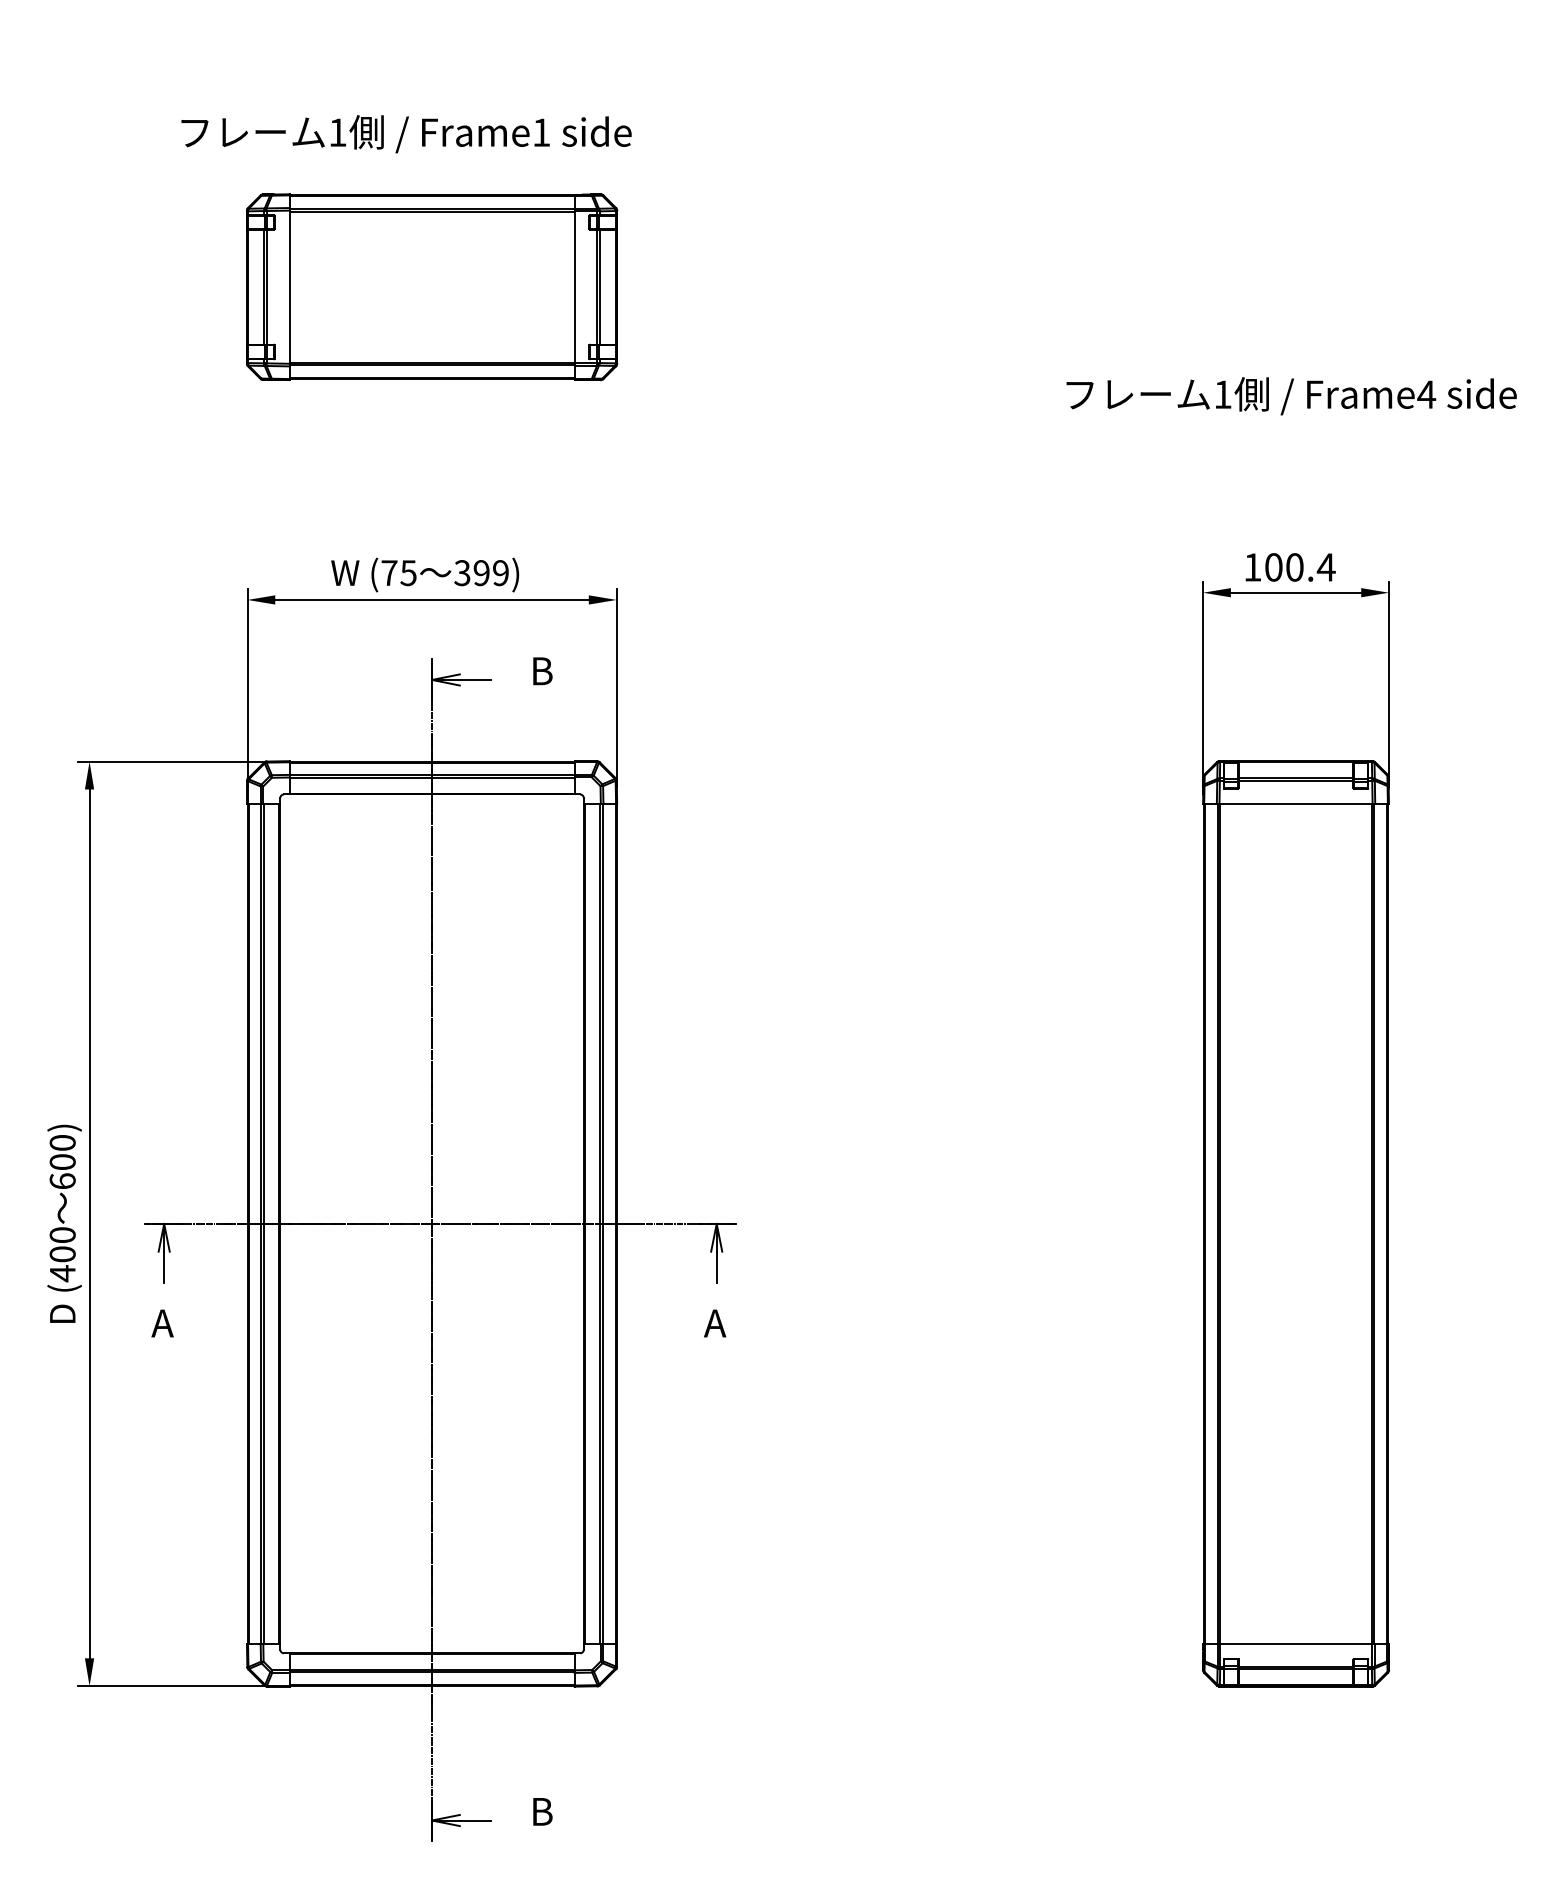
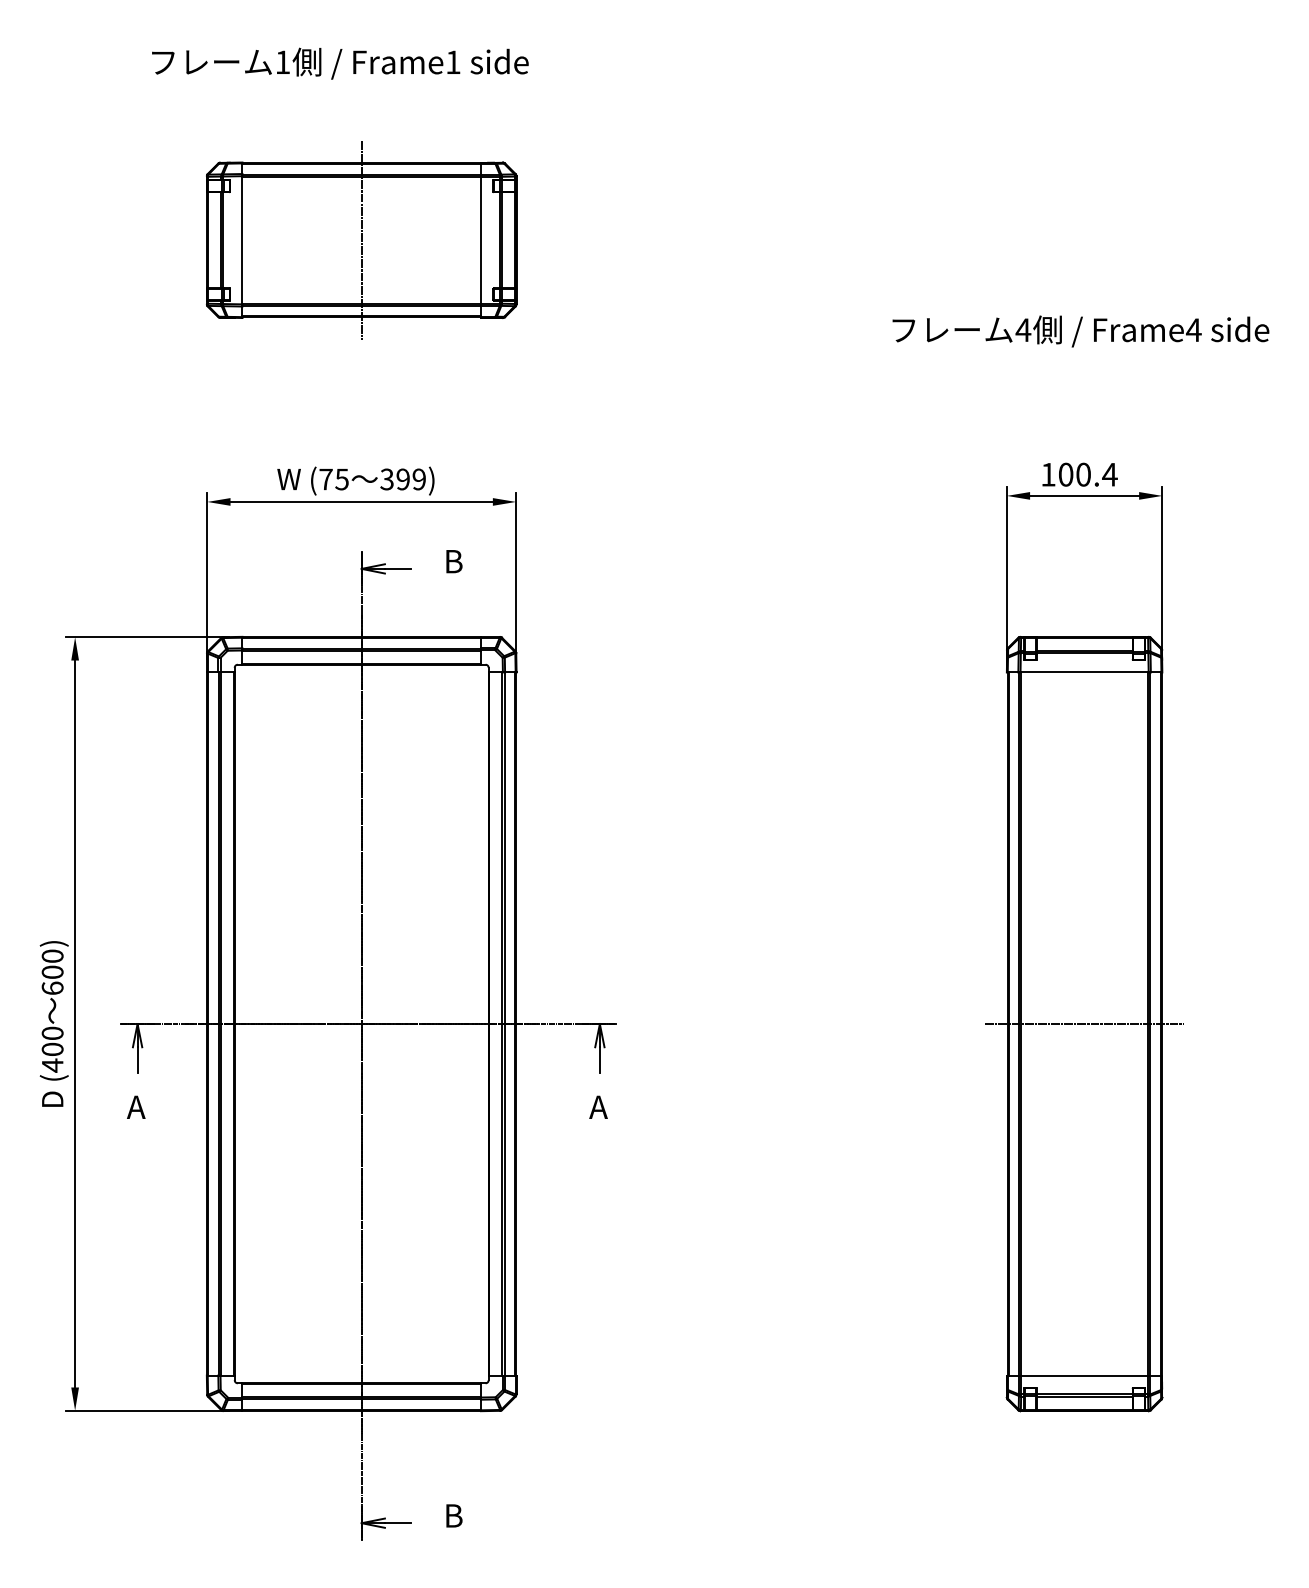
text: (406, 134) -> (340, 63), moved
line: (432, 286) -> (362, 239), added
text: (1222, 394) -> (1023, 330), 1 -> 4
line: (1295, 1223) -> (1084, 1023), added

